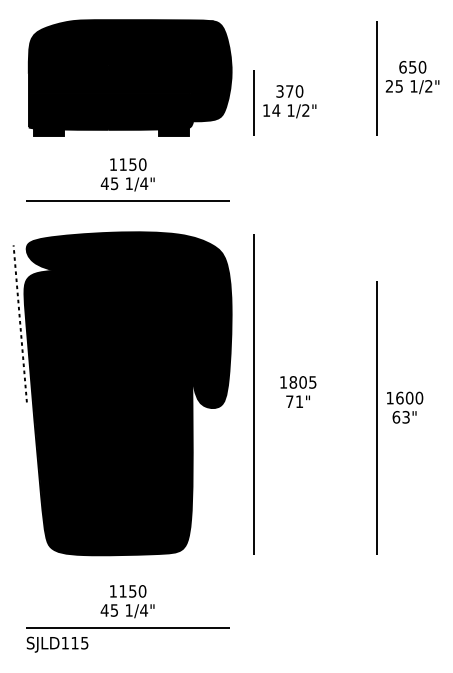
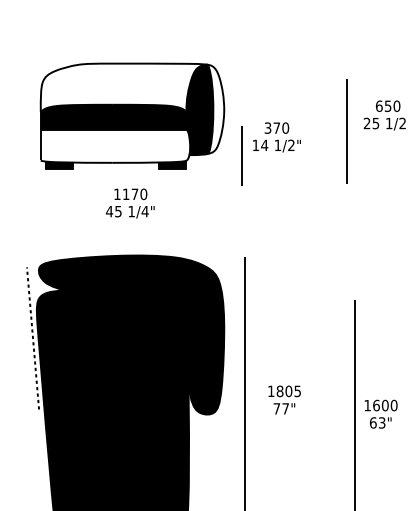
fill: (129, 69) -> (131, 108), removed
line: (376, 78) -> (347, 131), moved
line: (253, 102) -> (241, 155), moved
fill: (110, 111) -> (114, 146), removed
text: (132, 164) -> (134, 194), 1150 -> 1170
line: (127, 200) -> (130, 226), removed
text: (299, 401) -> (285, 408), 71" -> 77"

